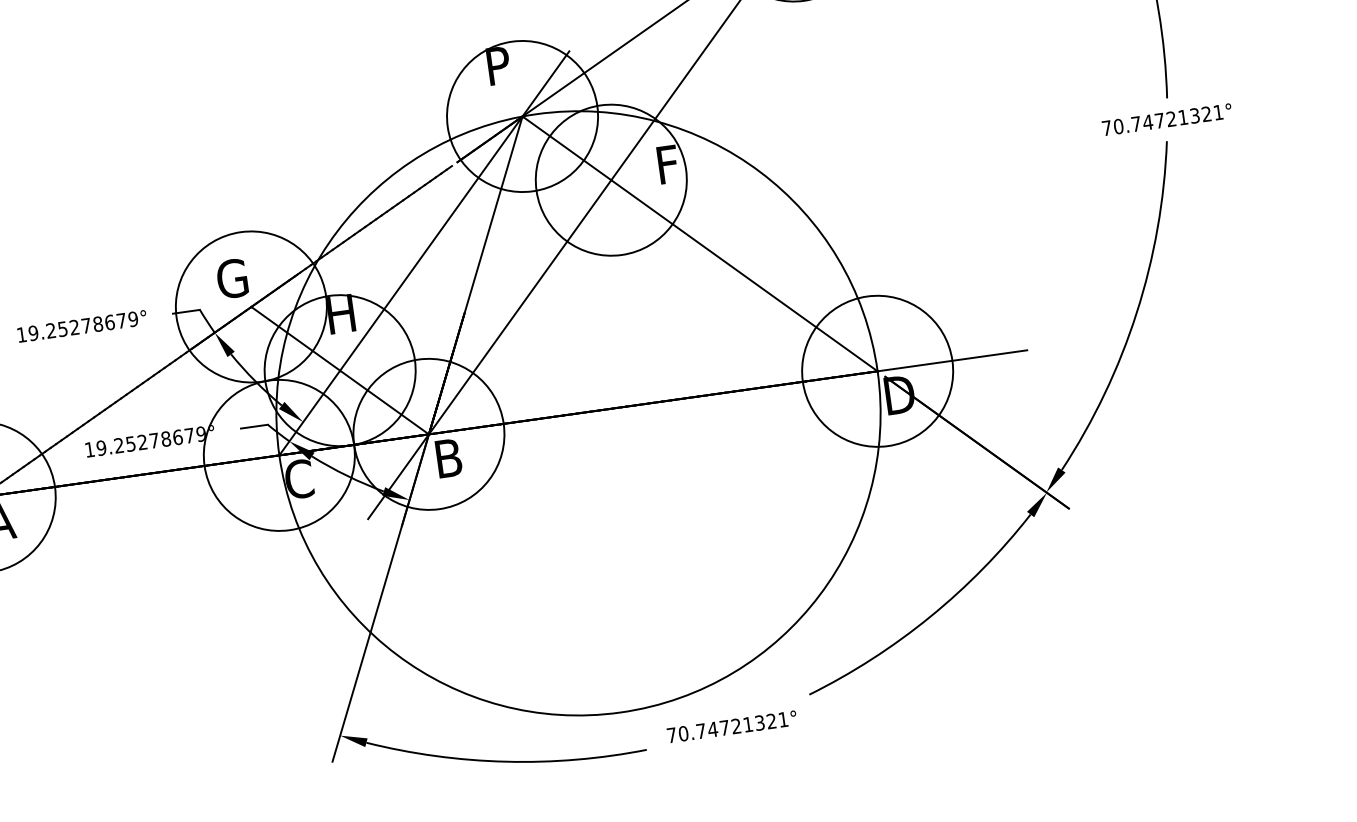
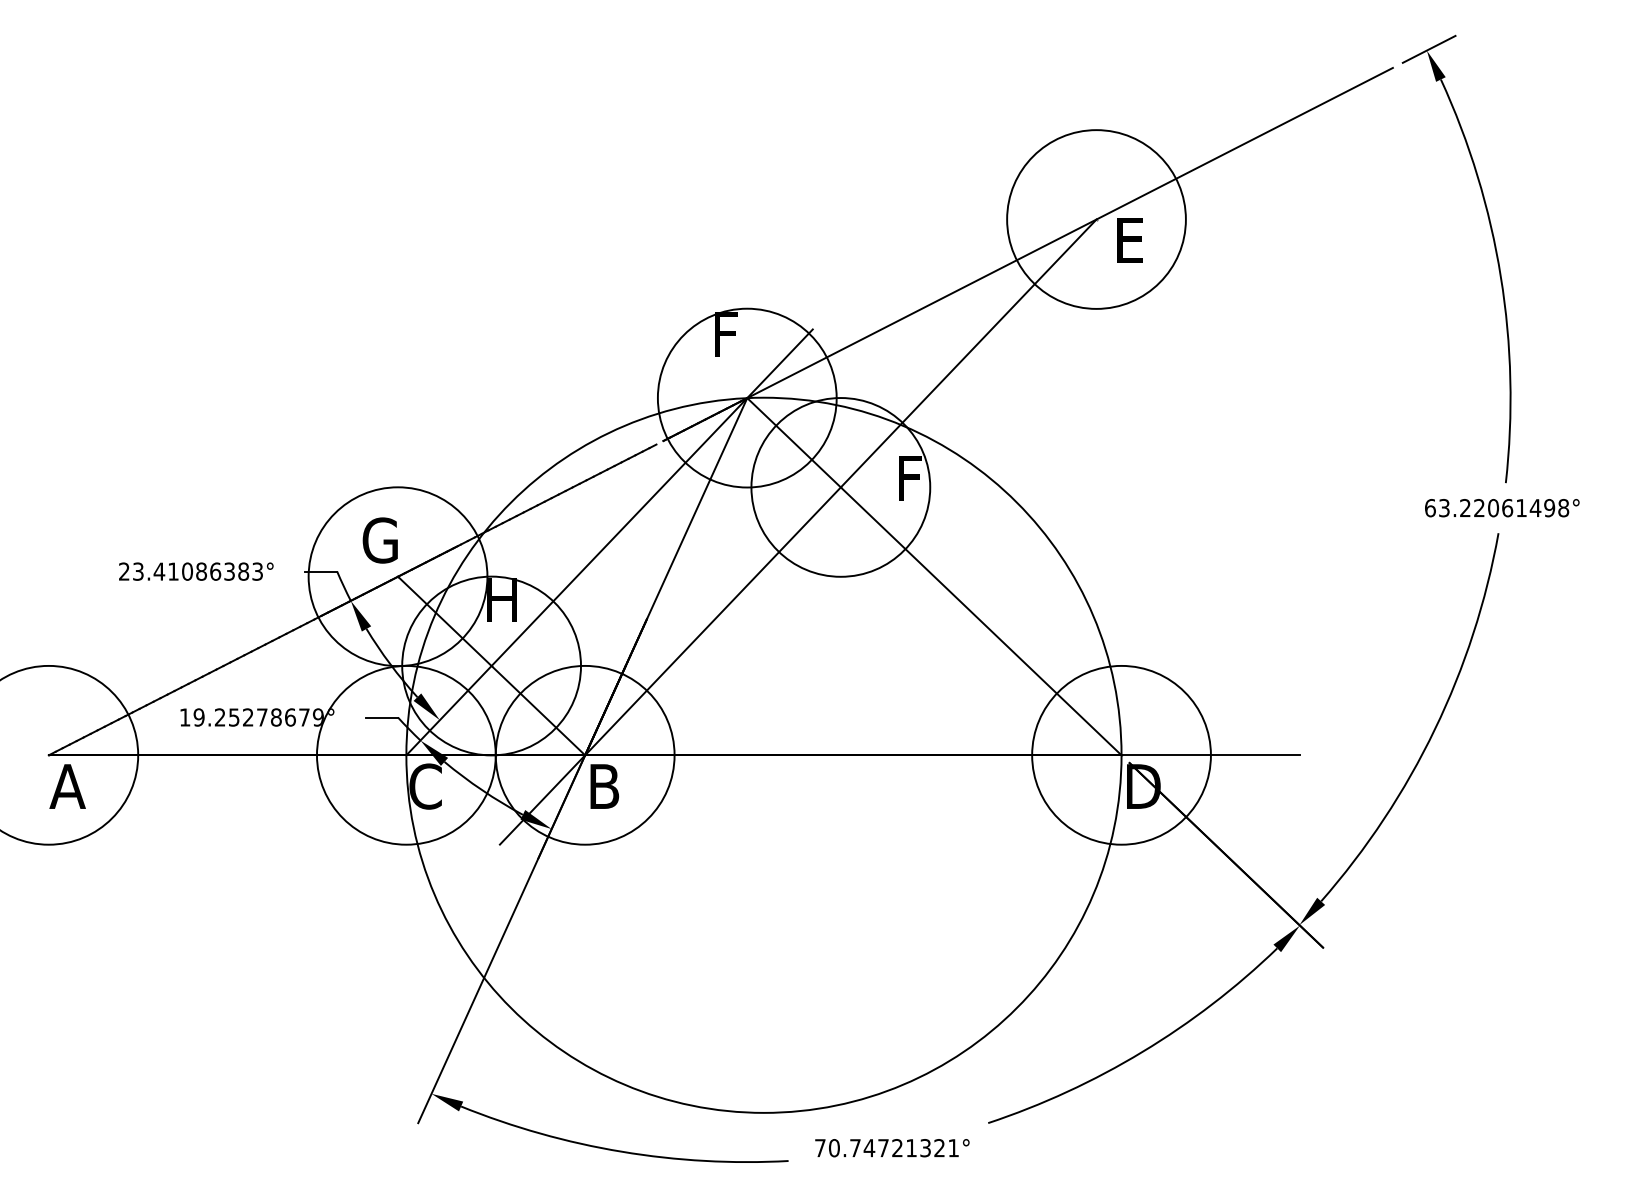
text: (498, 65) -> (727, 334), P -> F
text: (1163, 120) -> (1497, 508), 70.74721321° -> 63.22061498°
text: (77, 326) -> (191, 571), 19.25278679° -> 23.41086383°

